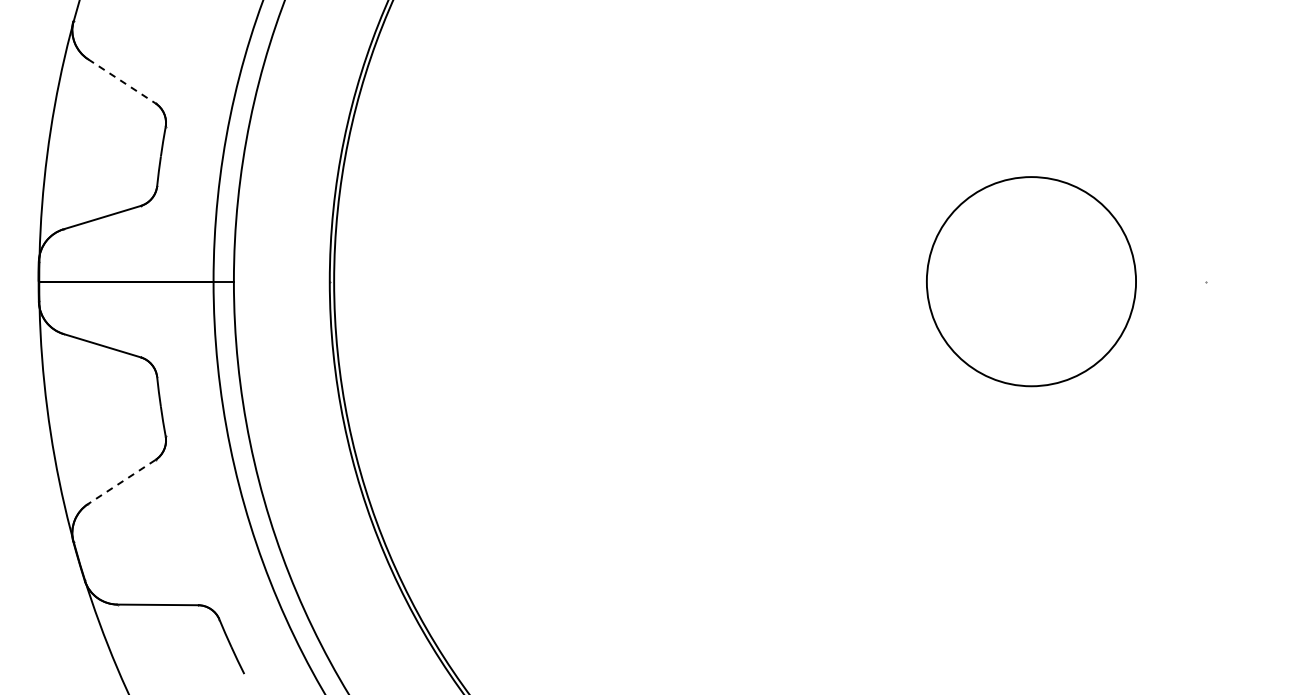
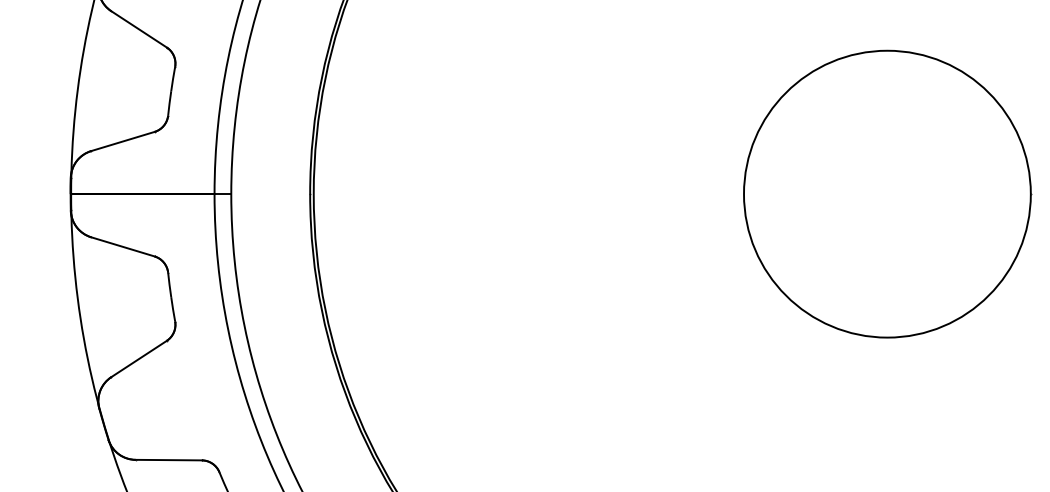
line: (122, 81) -> (139, 29), dashed -> solid
circle: (1031, 281) -> (887, 194), size x1.67
line: (121, 482) -> (138, 359), dashed -> solid

